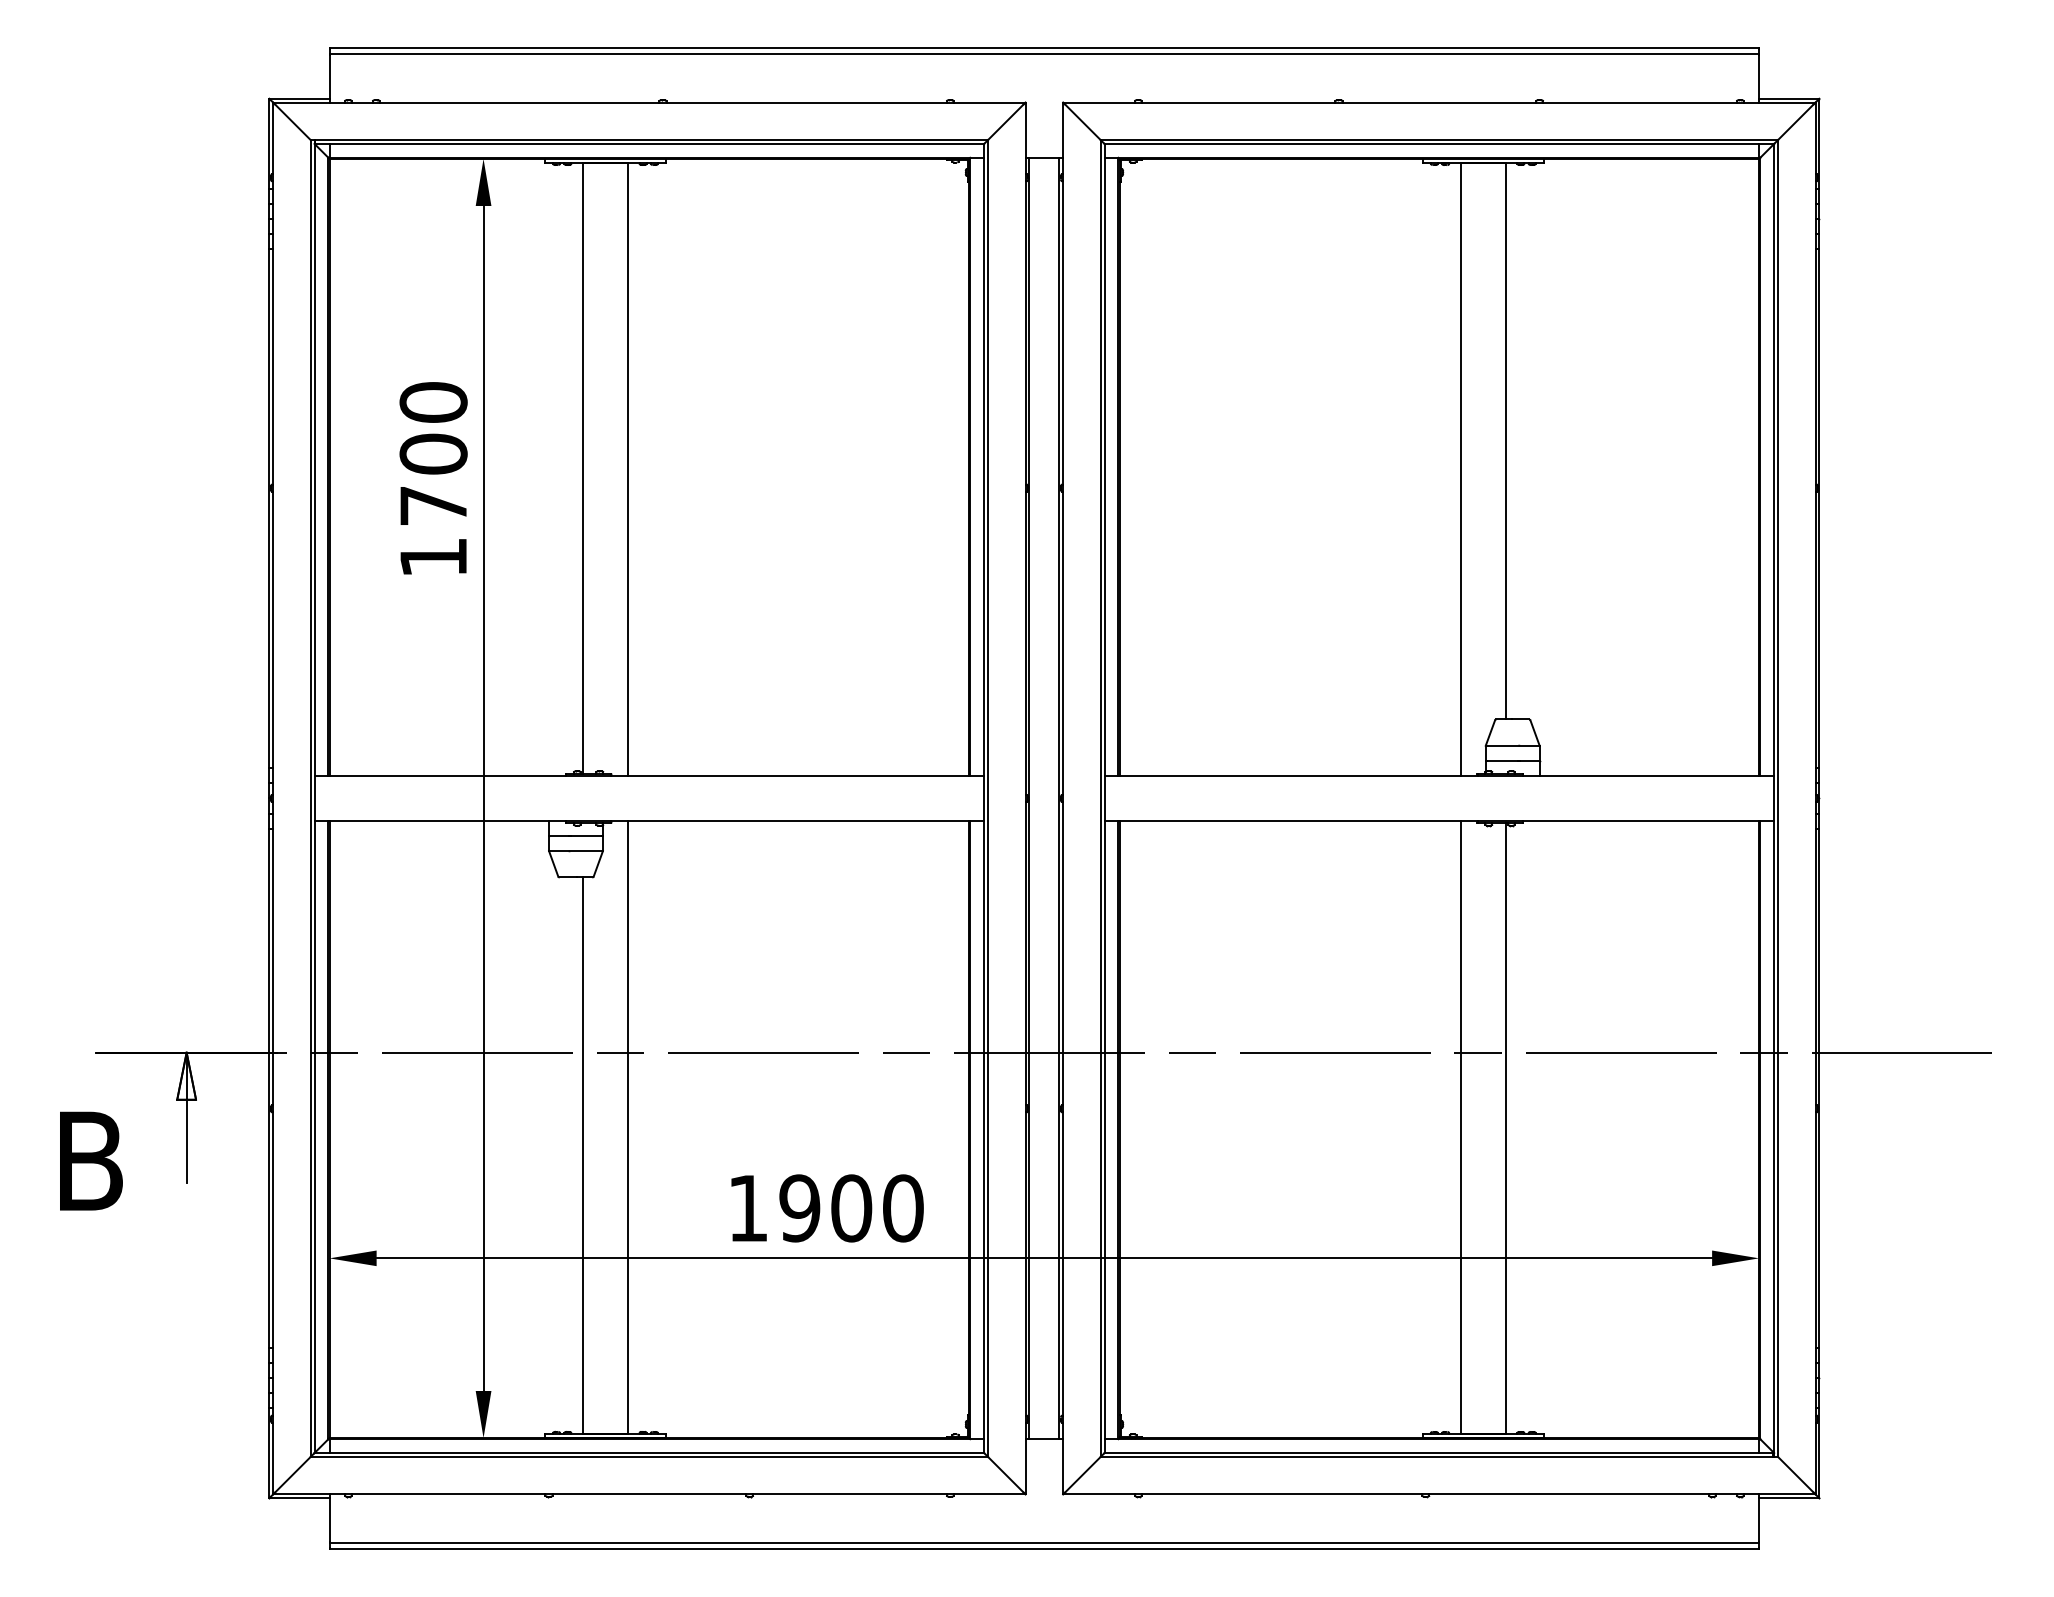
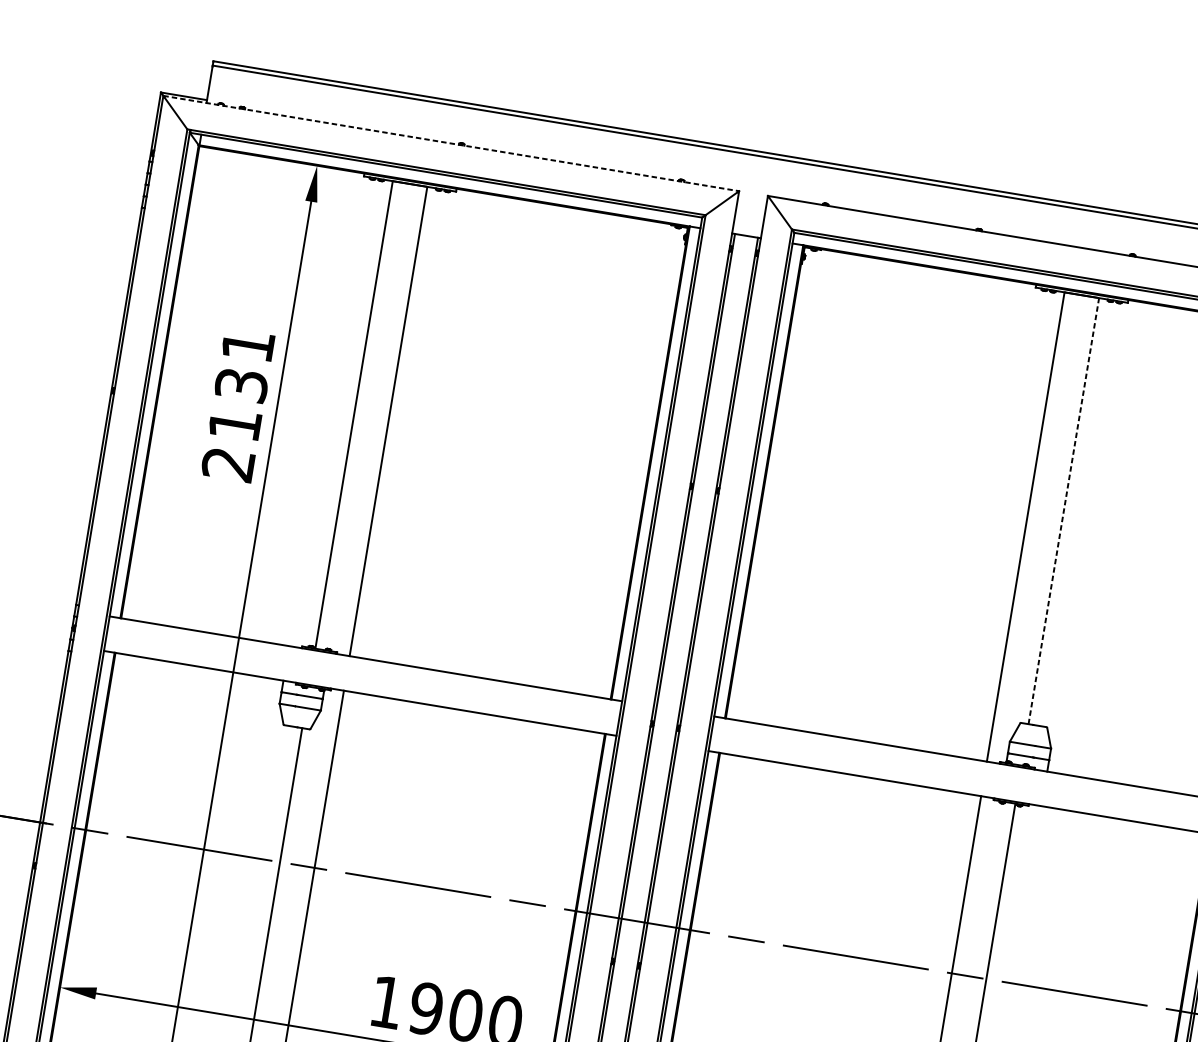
line: (649, 102) -> (451, 143), solid -> dashed
line: (1505, 440) -> (1063, 510), solid -> dashed
text: (433, 479) -> (238, 404), 1700 -> 2131

